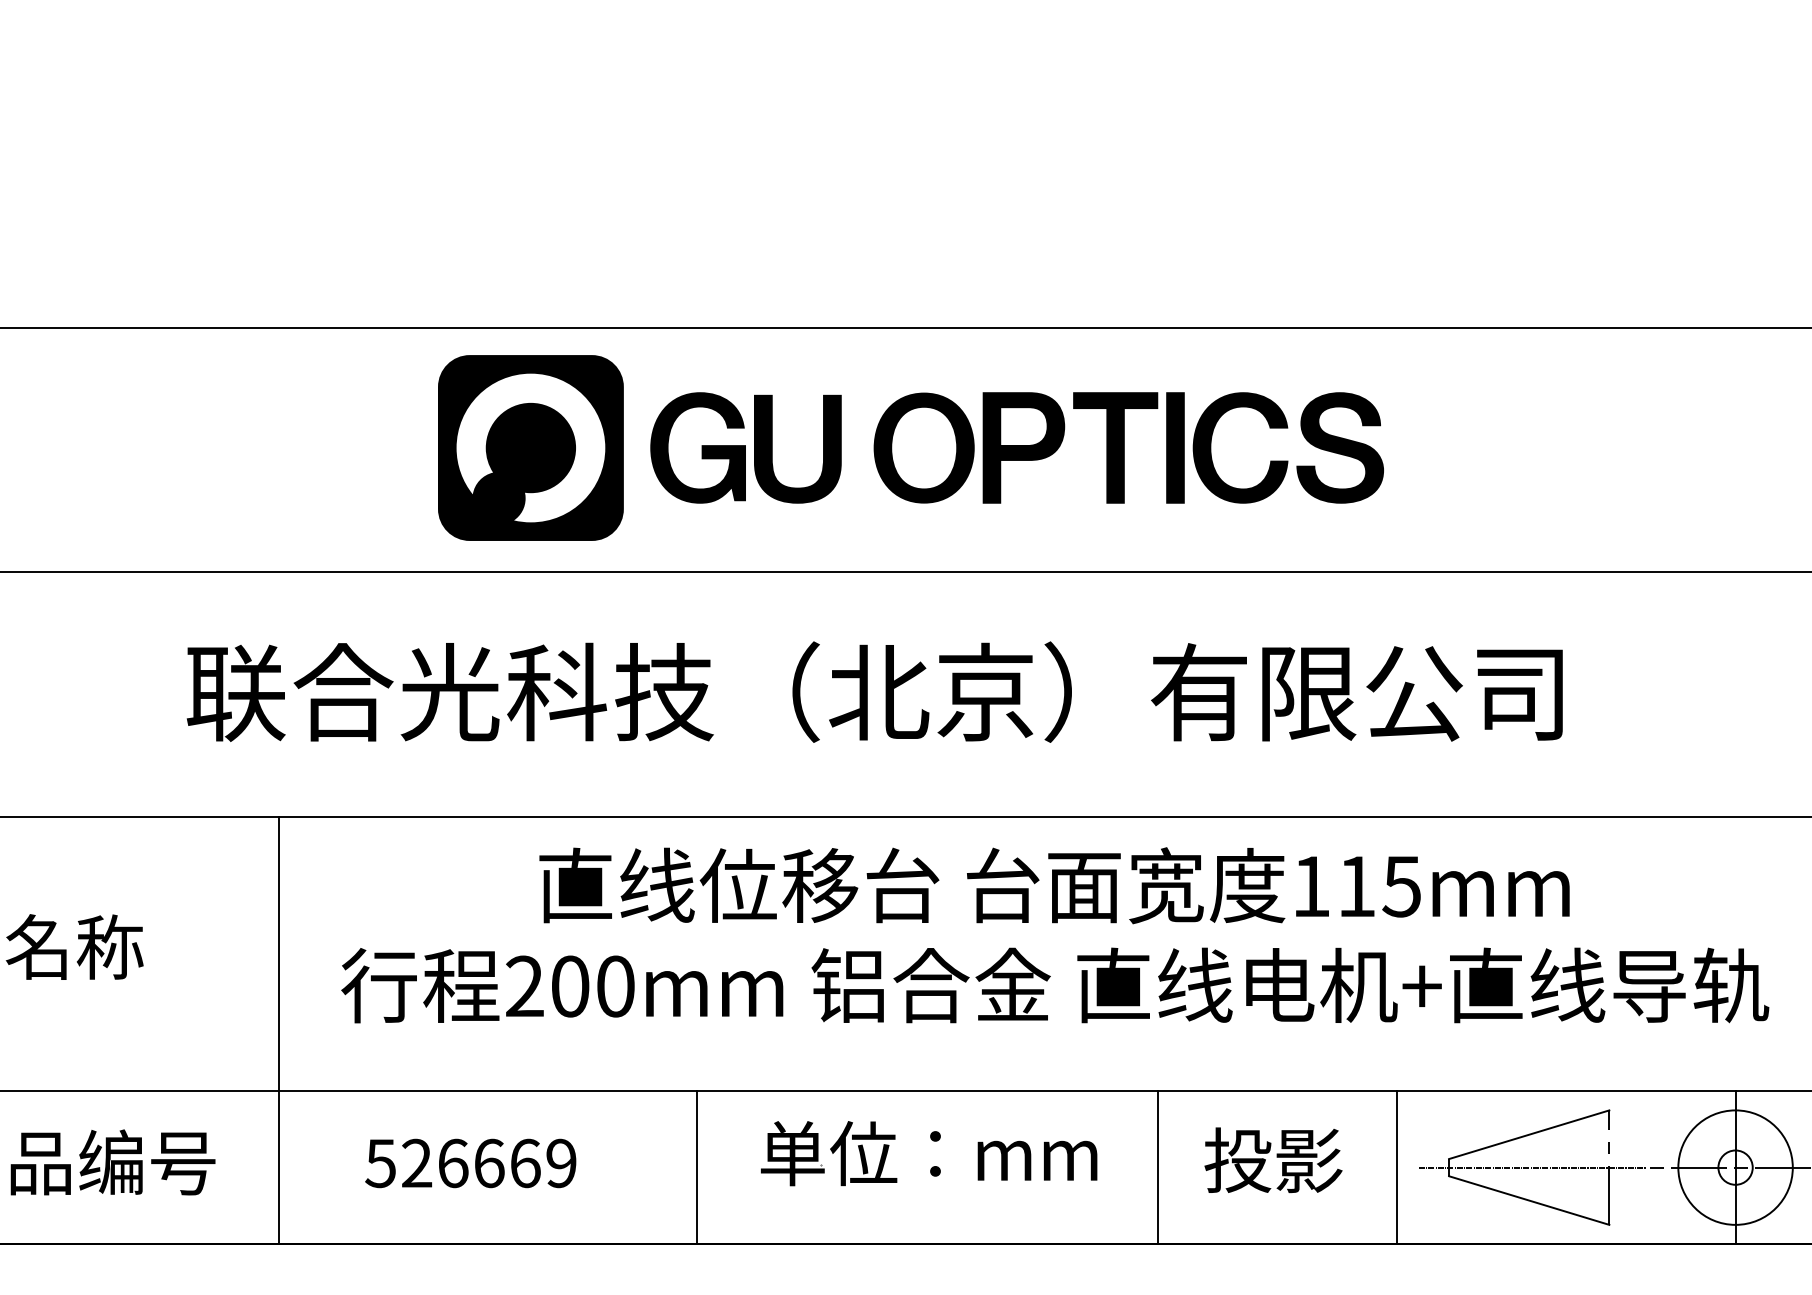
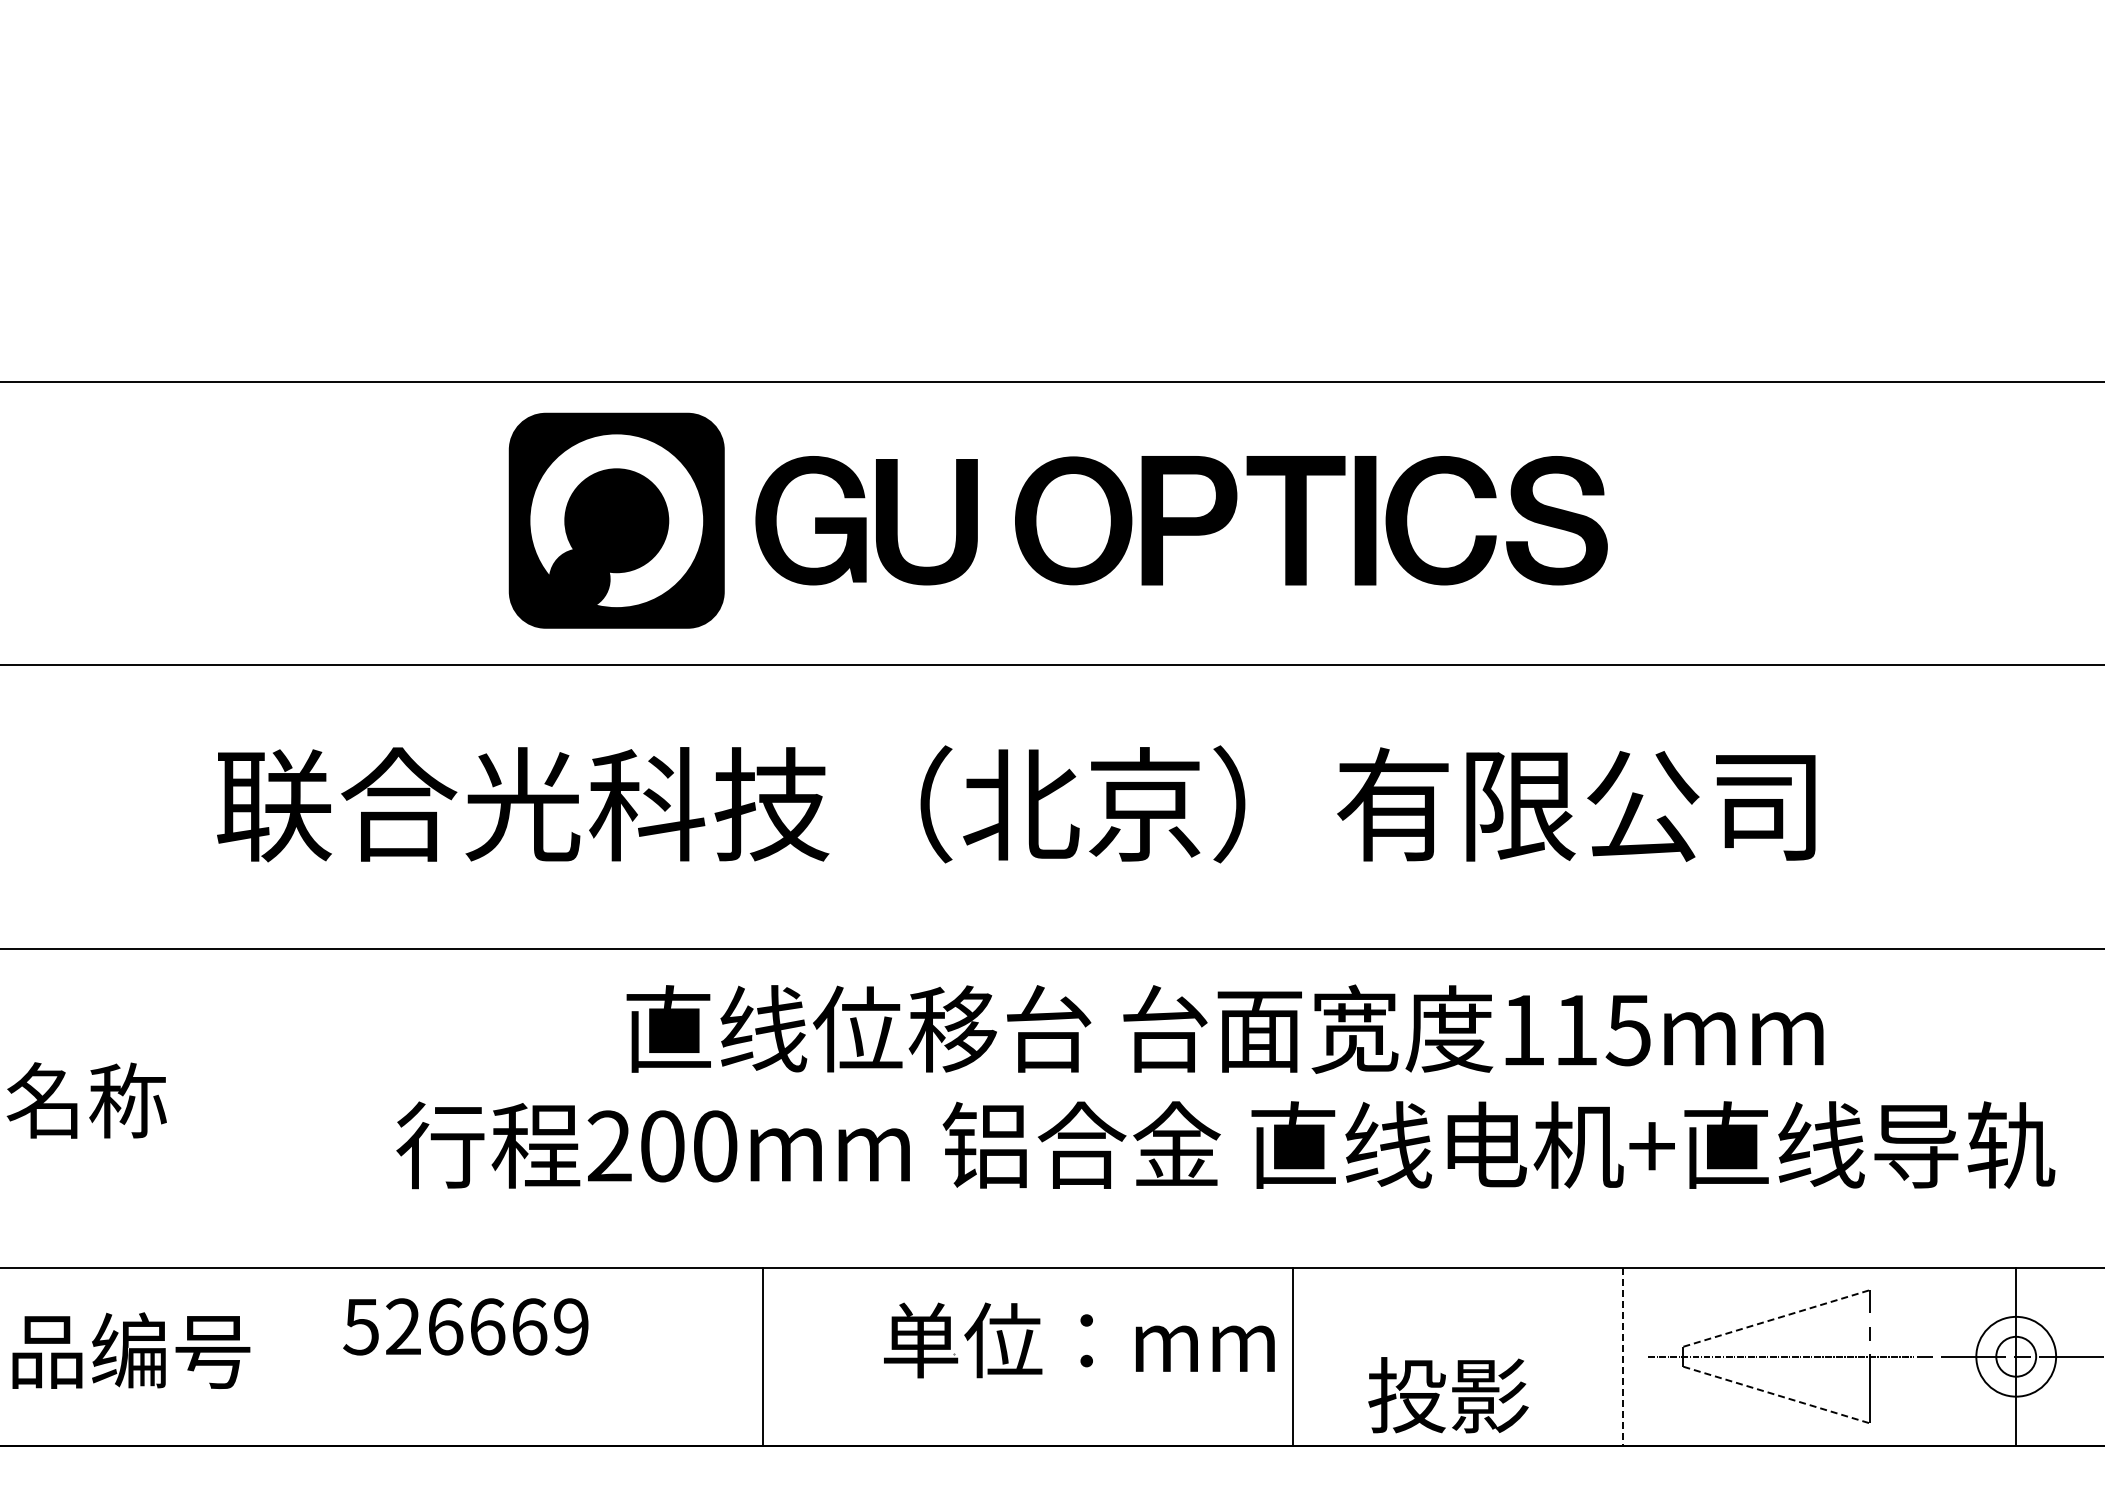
line: (279, 1030) -> (324, 1197), removed
line: (1529, 1134) -> (1776, 1318), solid -> dashed
text: (1273, 1160) -> (1448, 1395), moved
text: (470, 1163) -> (465, 1326), moved
line: (696, 1167) -> (762, 1356), moved
line: (1158, 1167) -> (1293, 1356), moved
line: (1397, 1167) -> (1623, 1356), solid -> dashed
circle: (1734, 1167) -> (2015, 1356), size x0.6
line: (1529, 1200) -> (1776, 1395), solid -> dashed

